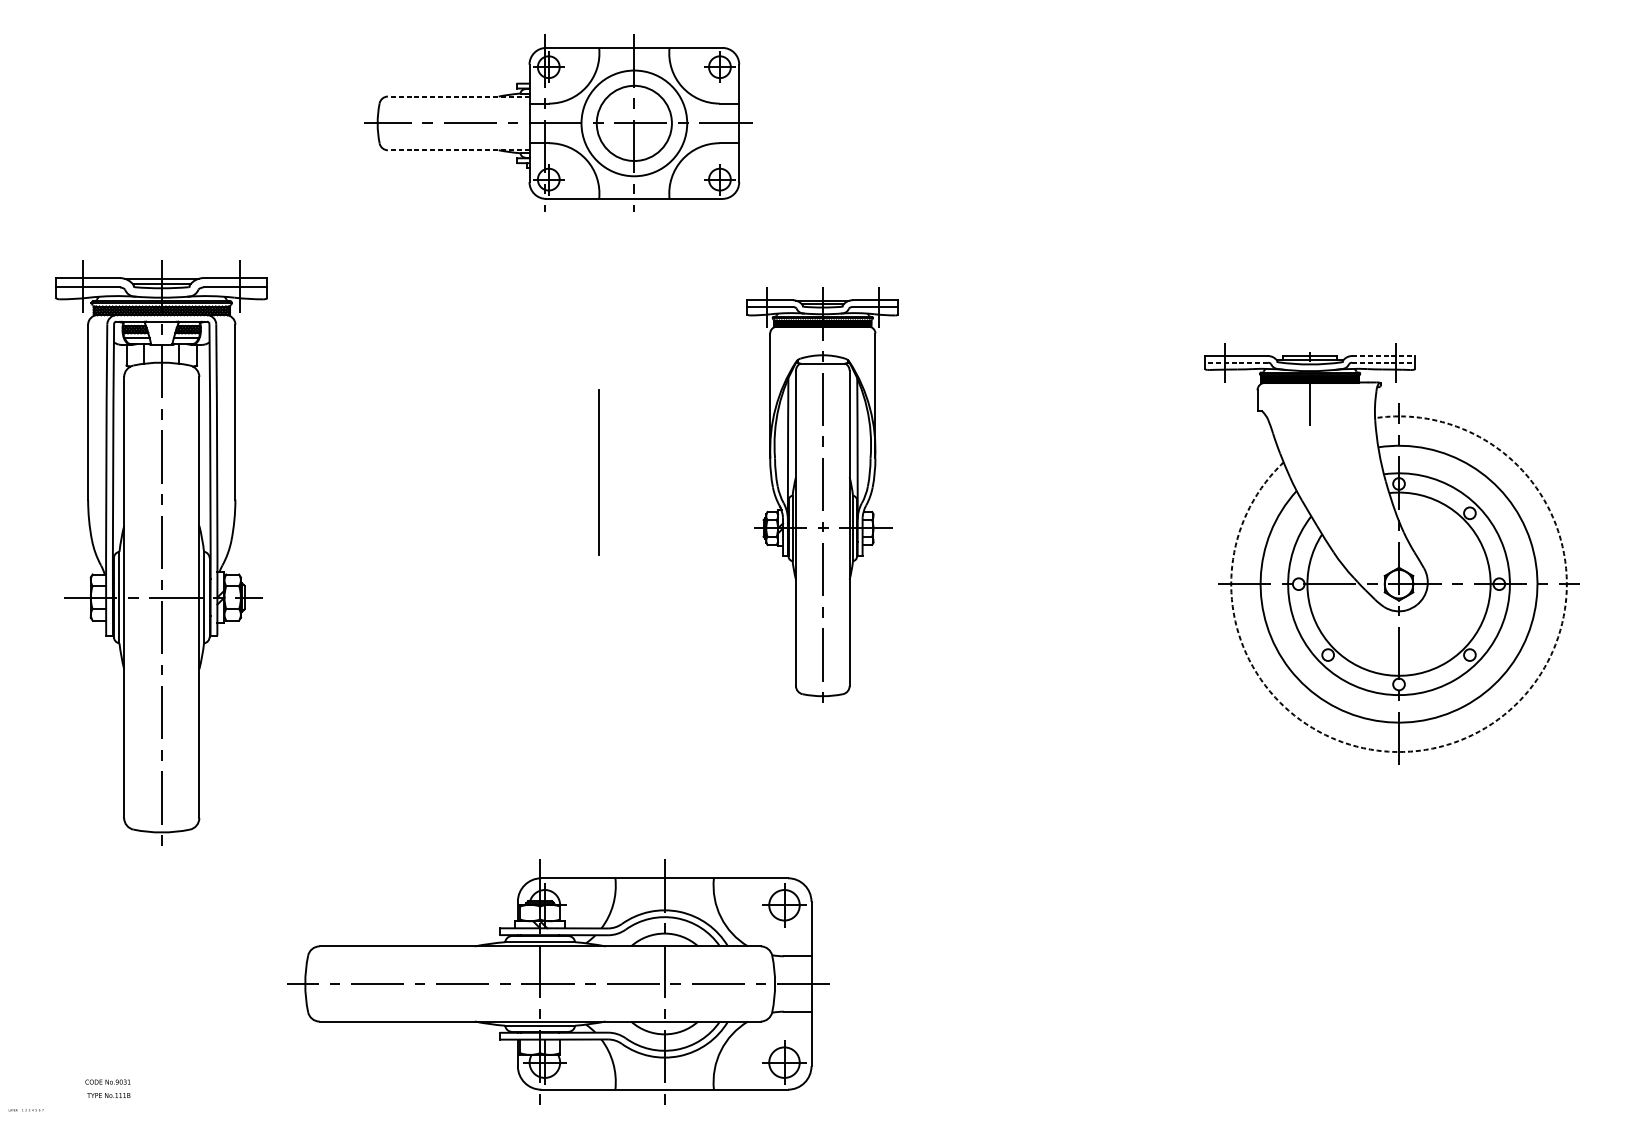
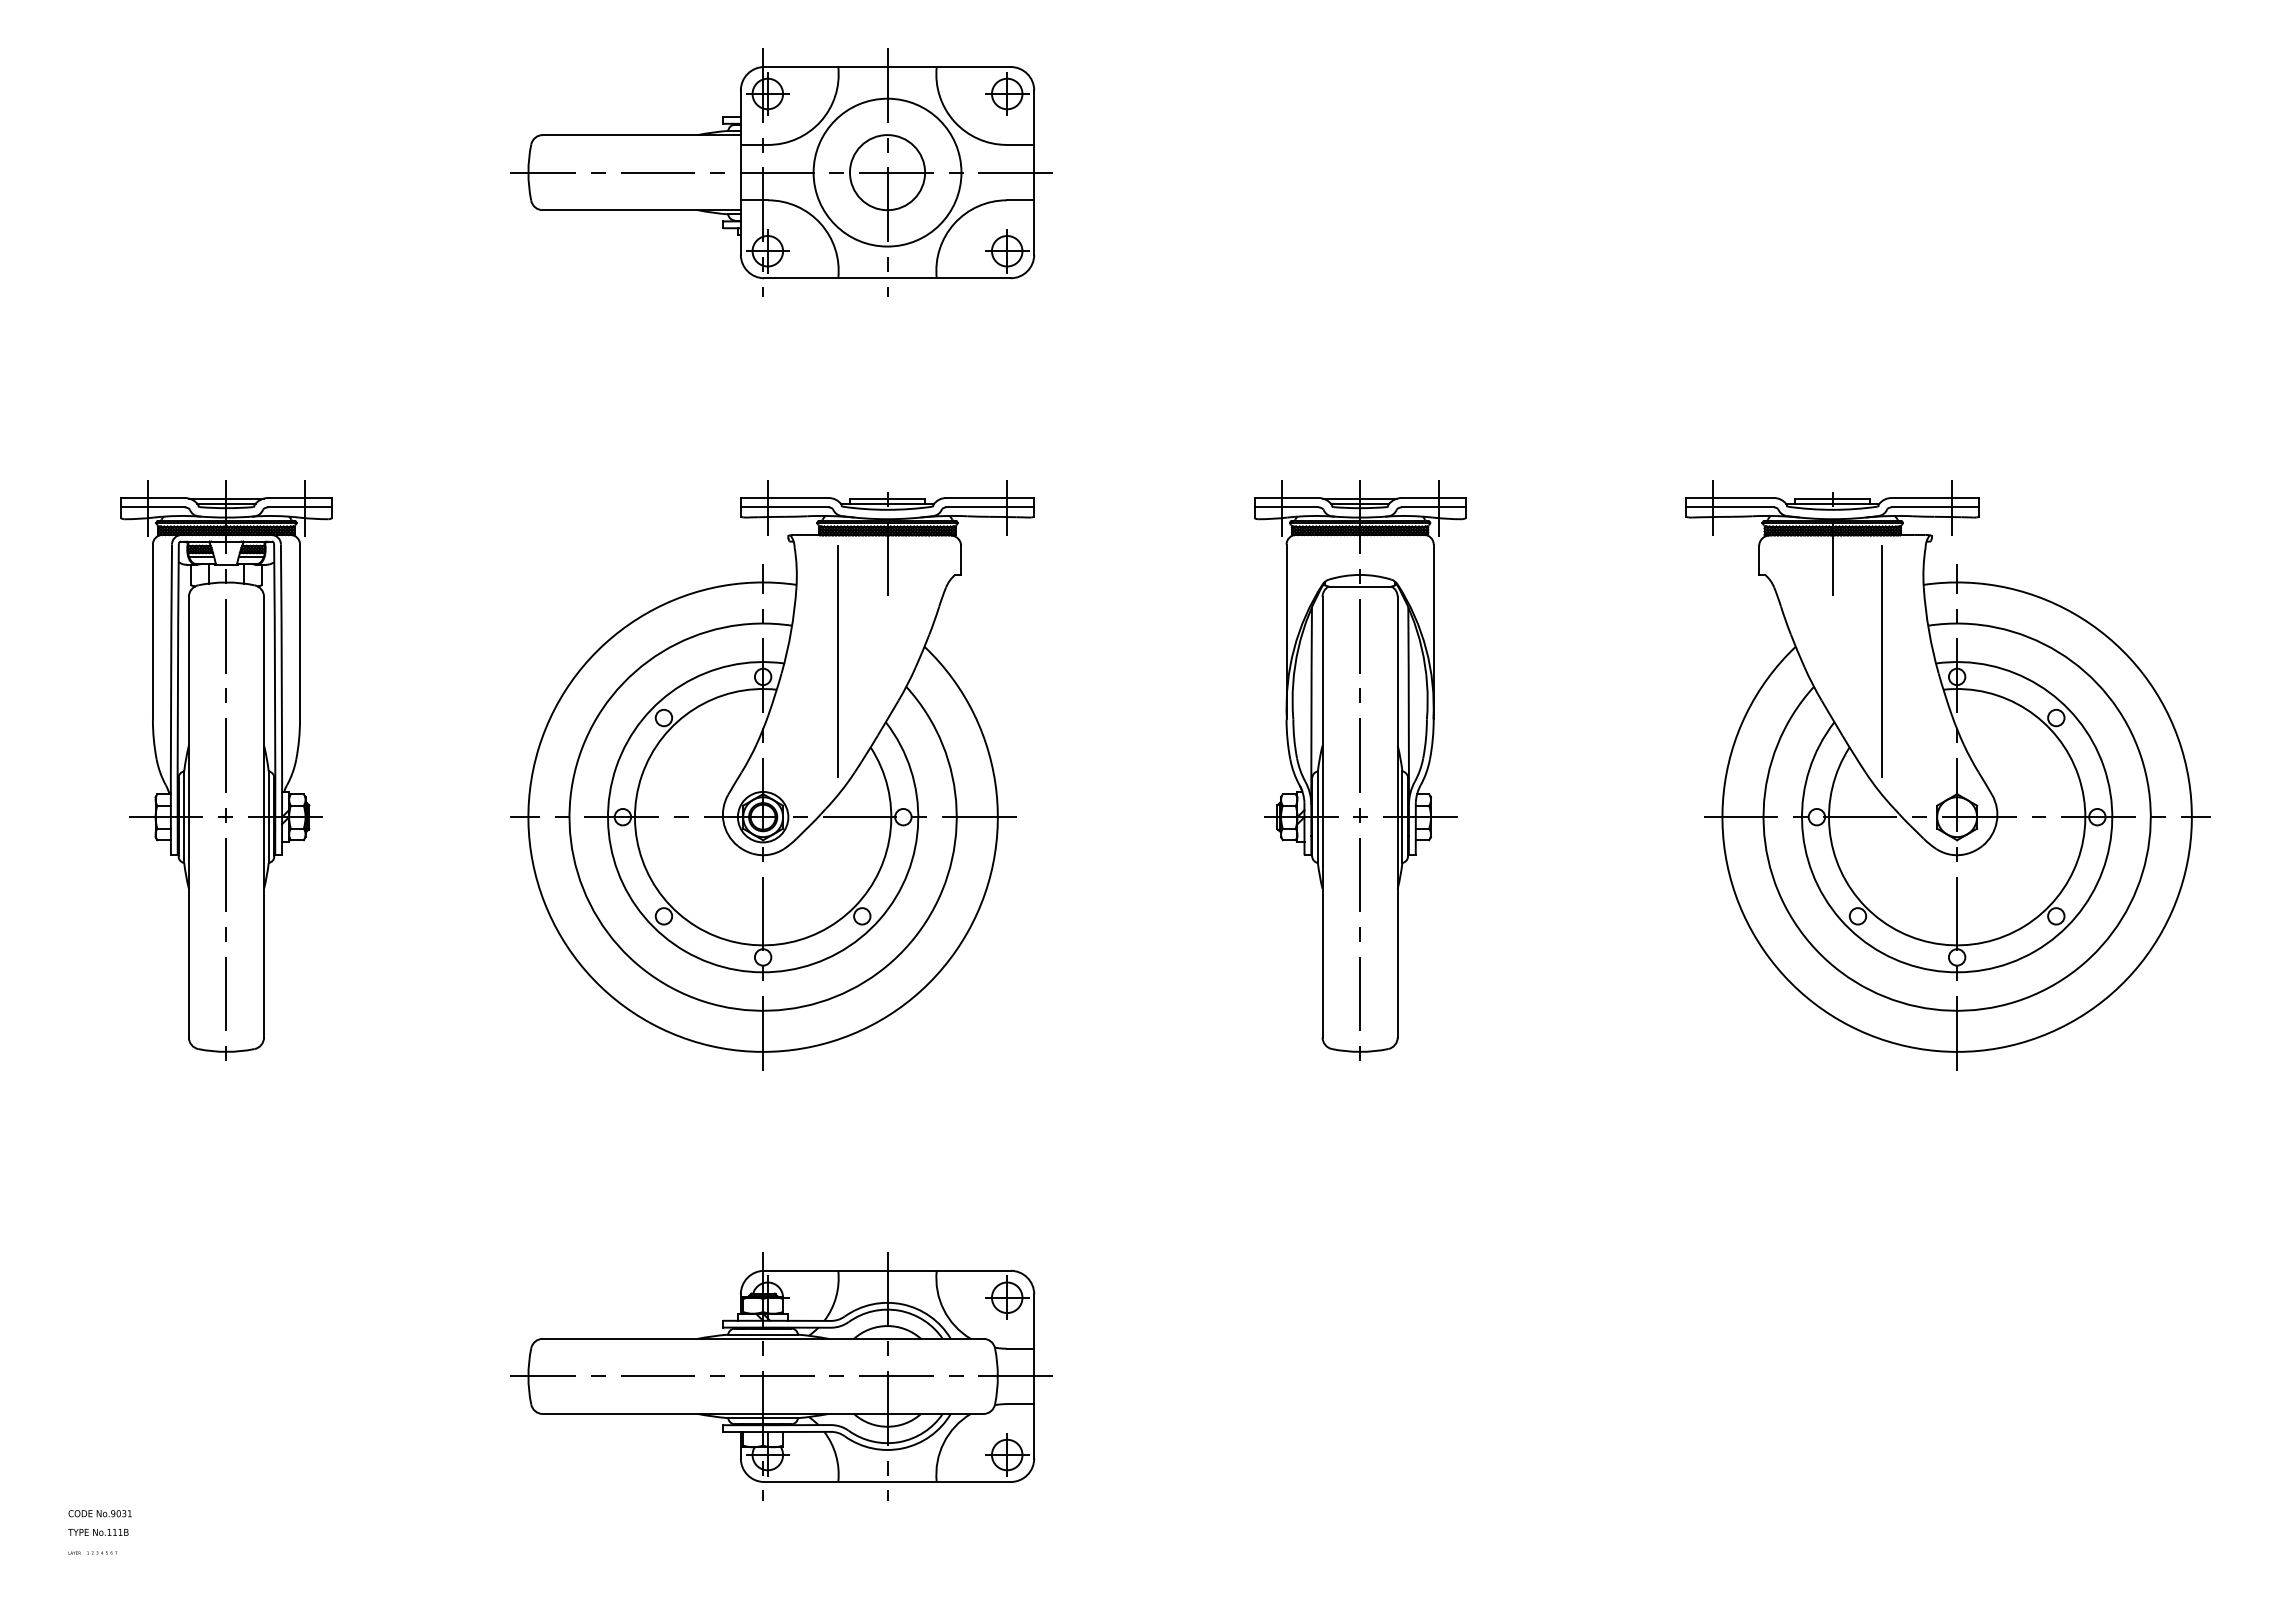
line: (458, 96) -> (641, 135), dashed -> solid
circle: (634, 123) -> (887, 172), size x0.71
line: (458, 150) -> (641, 210), dashed -> solid
line: (1383, 355) -> (1935, 497), dashed -> solid
line: (1237, 362) -> (1730, 507), dashed -> solid
line: (1383, 362) -> (1935, 507), dashed -> solid
line: (1345, 472) -> (1882, 661), added
part: (823, 495) -> (1360, 770), moved
part: (161, 550) -> (226, 770), size x0.71
part: (552, 554) -> (772, 775), added
arc: (1472, 735) -> (2059, 1028), dashed -> solid
part: (558, 984) -> (781, 1376), size x0.71
text: (107, 1082) -> (99, 1513), moved
text: (108, 1095) -> (98, 1532), moved
text: (25, 1109) -> (92, 1552), moved

